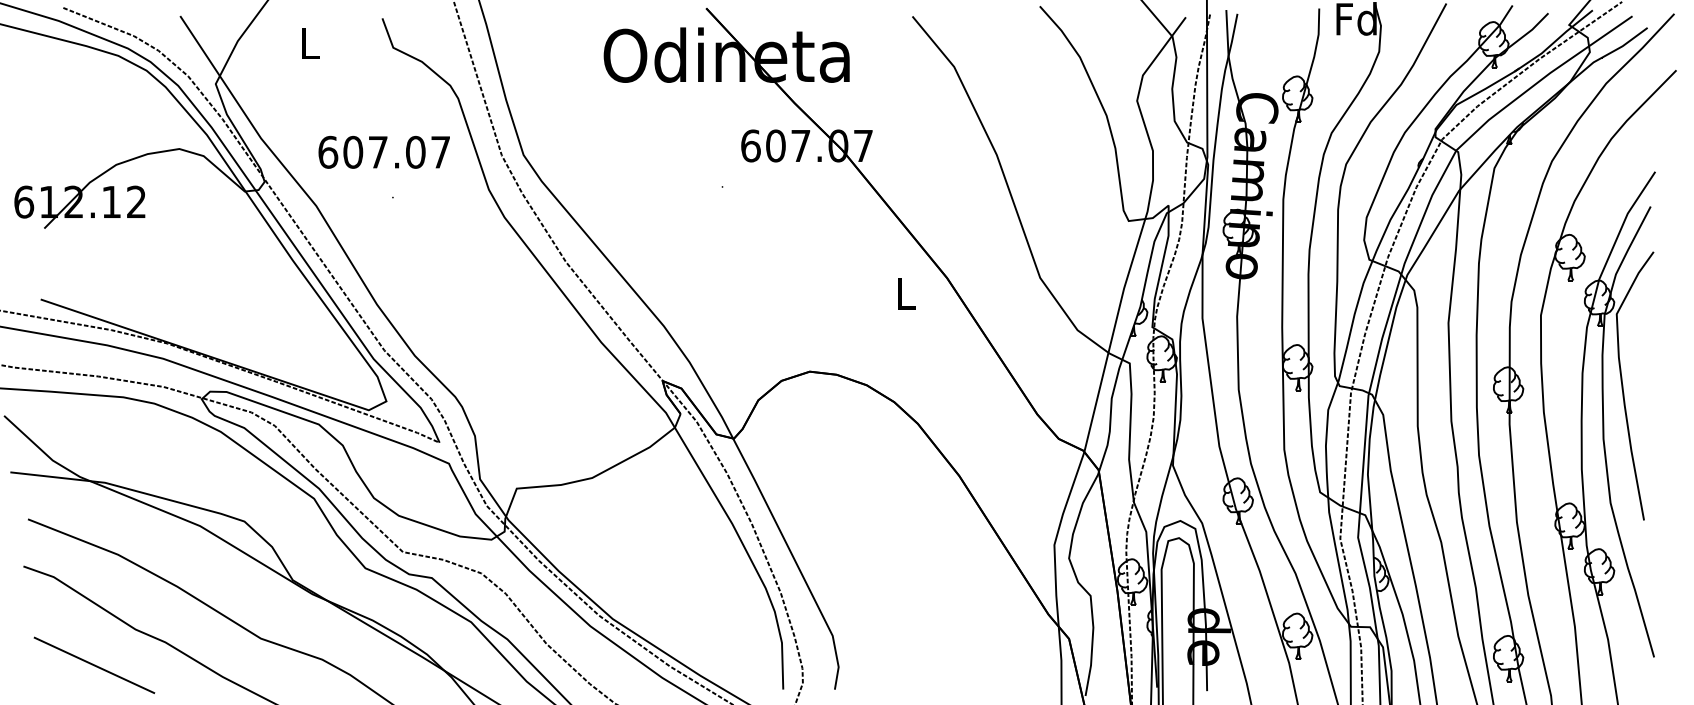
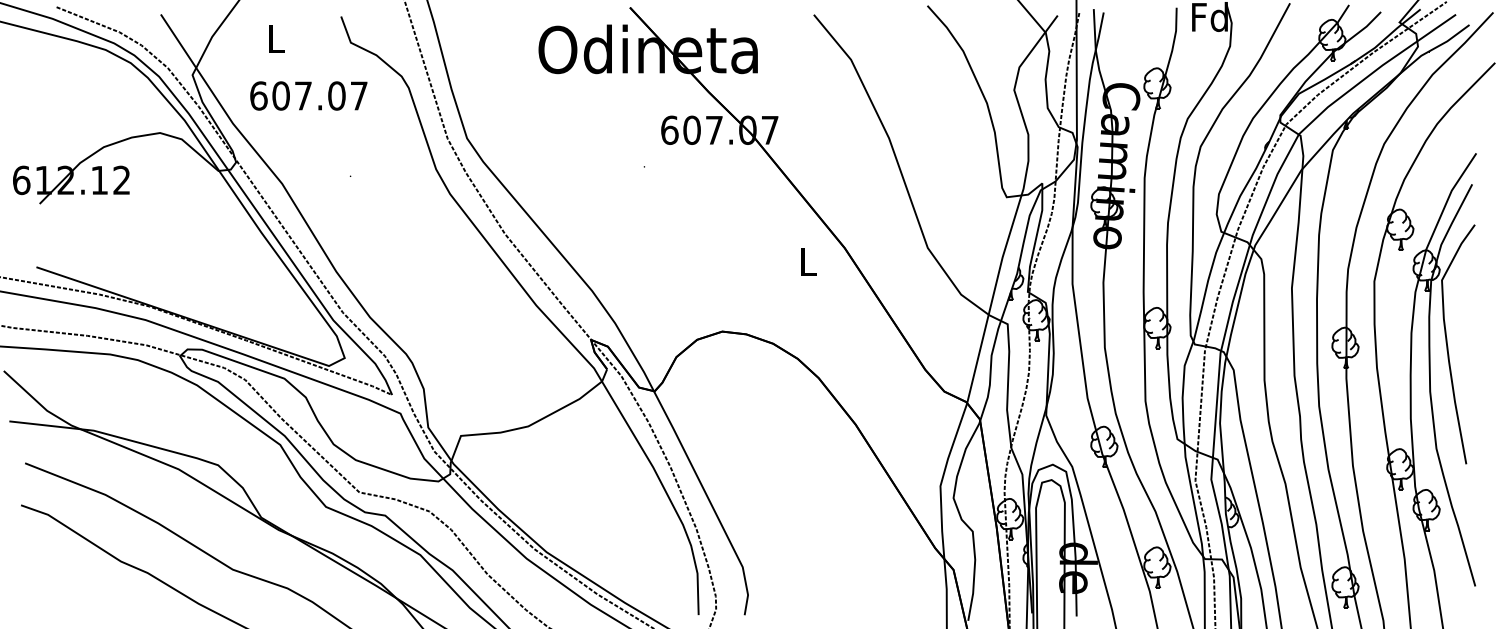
text: (383, 151) -> (308, 95), moved
line: (94, 665) -> (84, 593), removed

